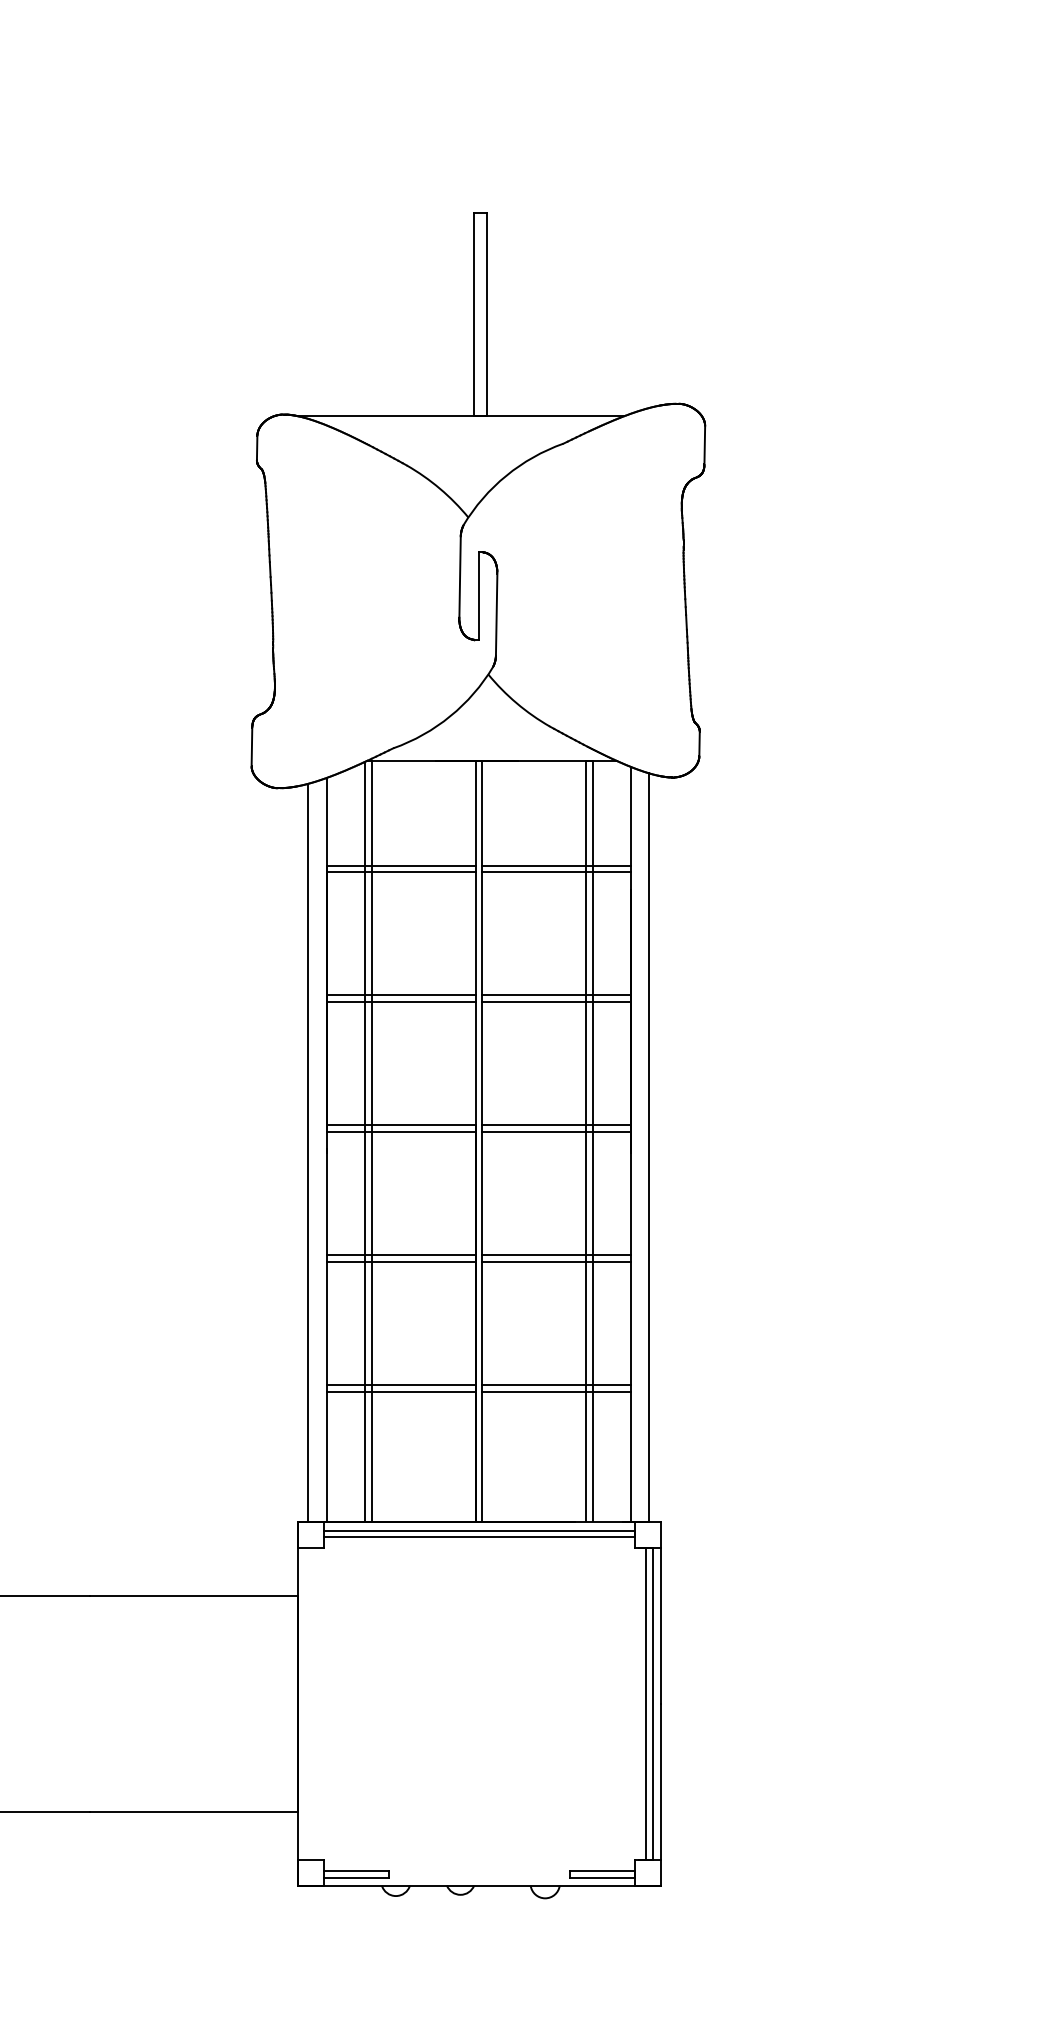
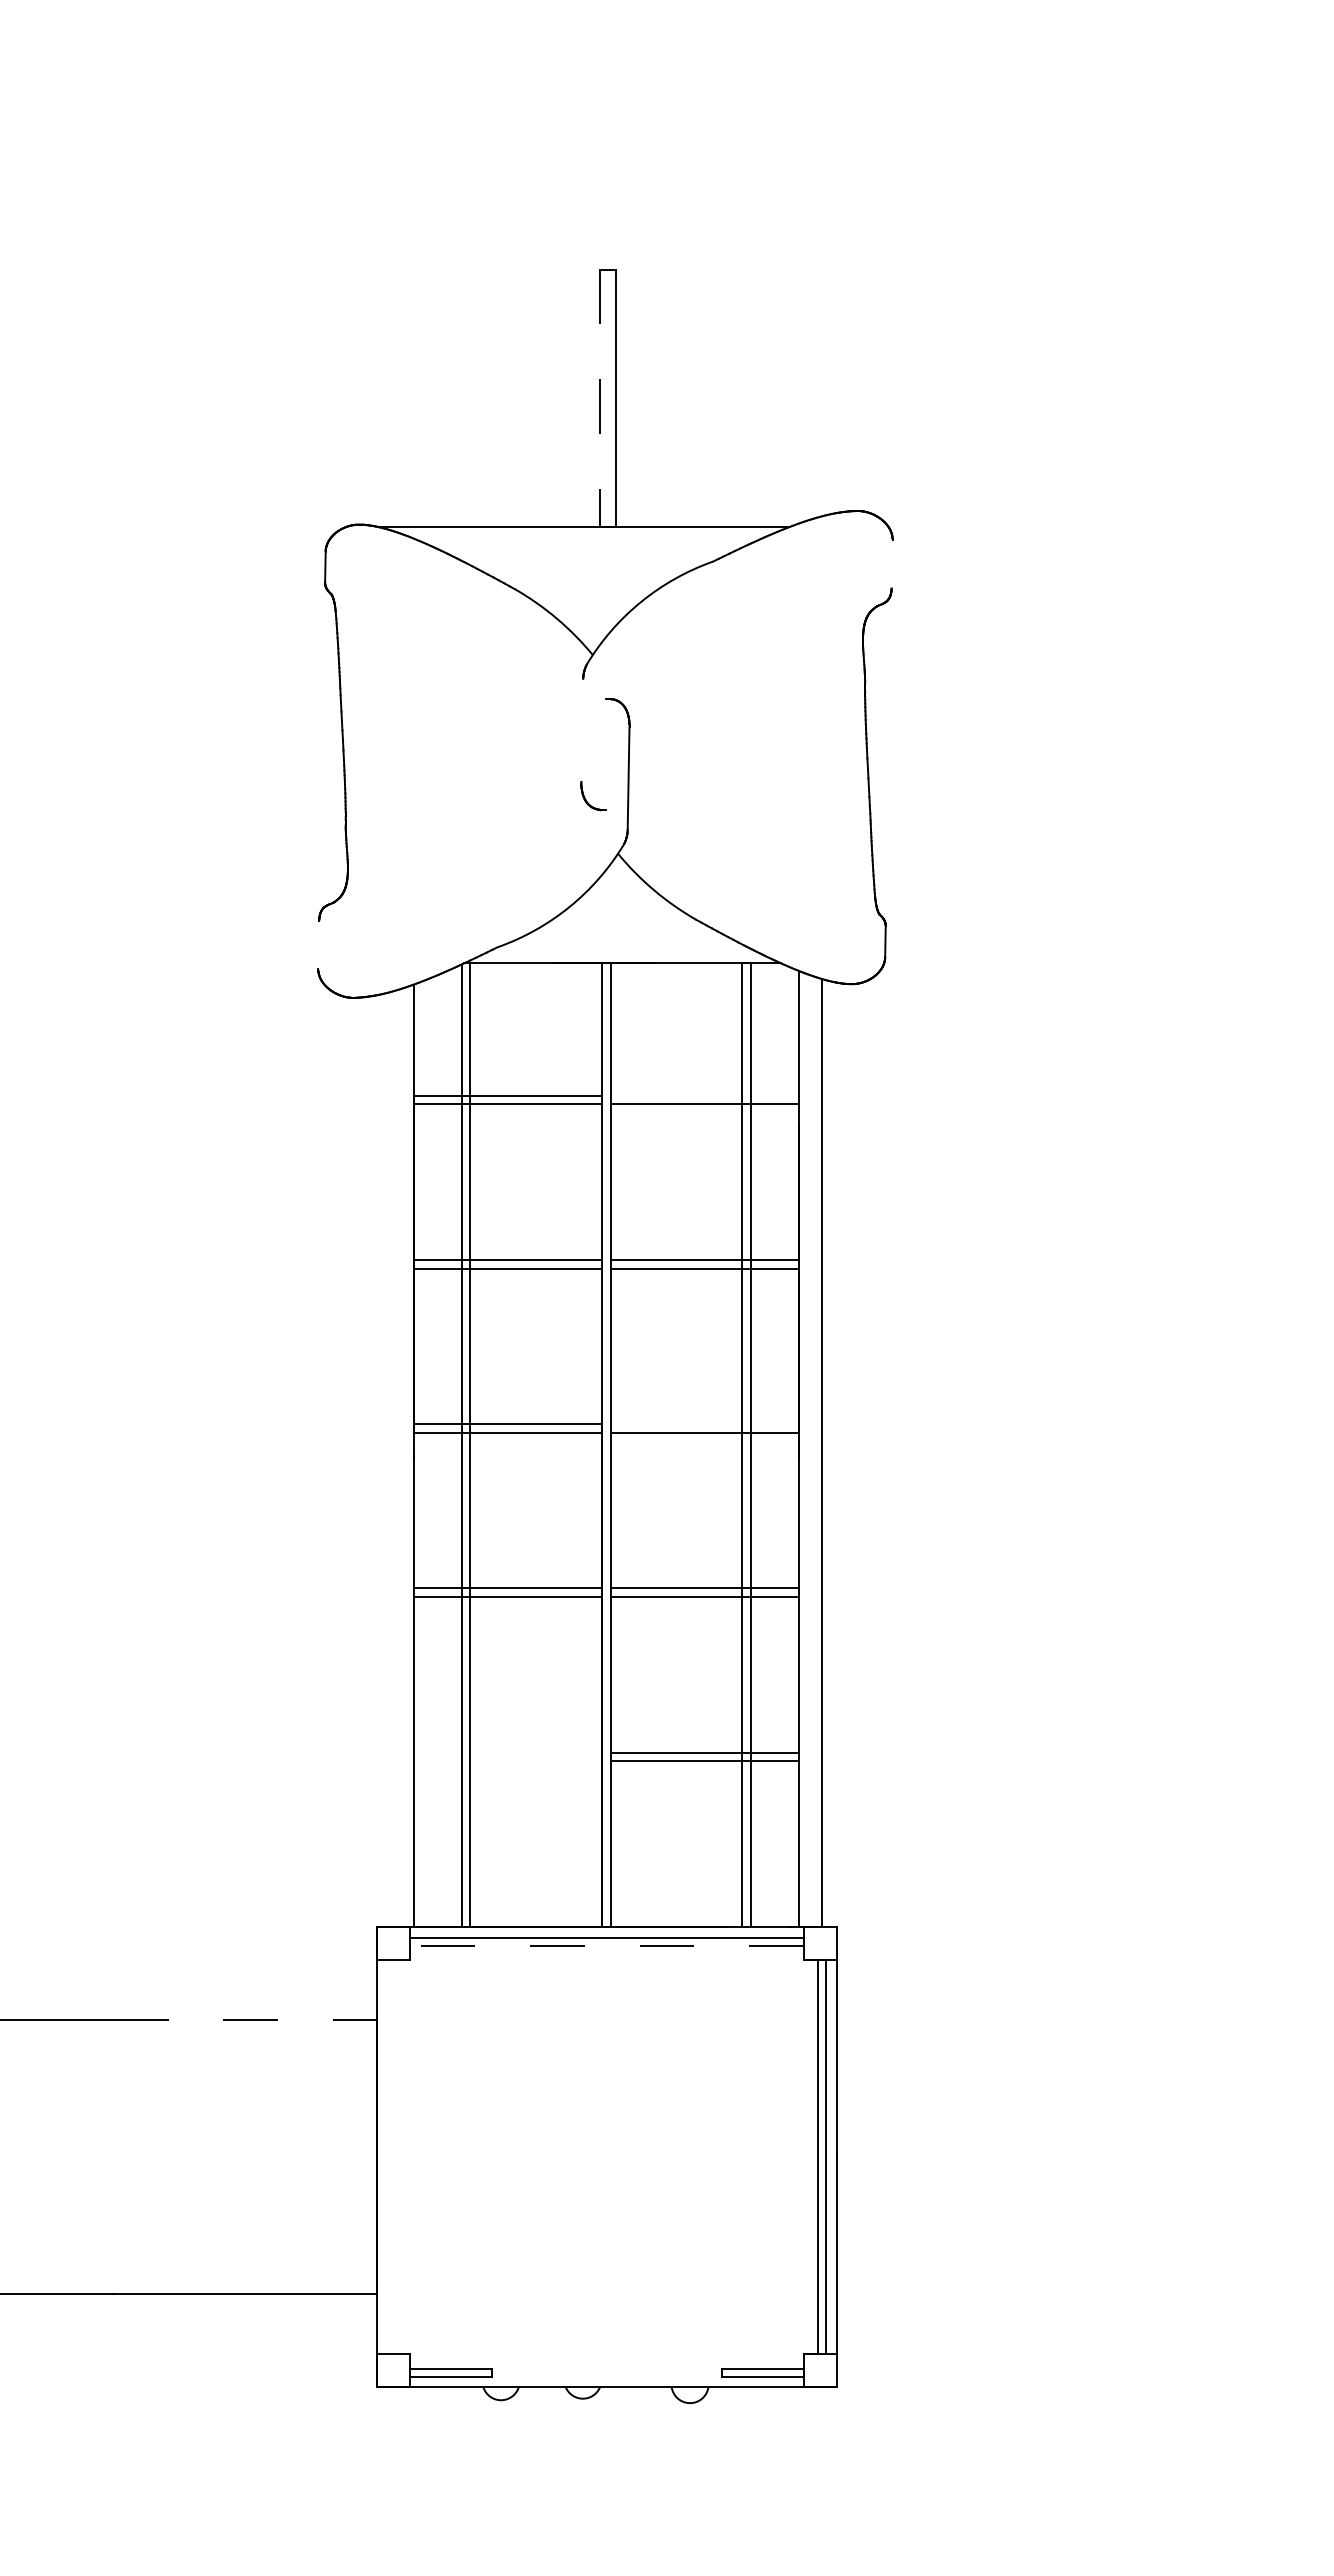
line: (473, 314) -> (599, 398), solid -> dashed
line: (704, 445) -> (891, 563), removed
line: (460, 576) -> (582, 729), removed
line: (479, 595) -> (606, 753), removed
line: (251, 746) -> (318, 945), removed
line: (556, 865) -> (704, 1095), removed
line: (556, 1125) -> (704, 1424), removed
line: (308, 1152) -> (390, 1458), removed
line: (401, 1384) -> (507, 1752), removed
line: (401, 1391) -> (507, 1761), removed
line: (479, 1536) -> (606, 1945), solid -> dashed
line: (194, 1596) -> (245, 2020), solid -> dashed

